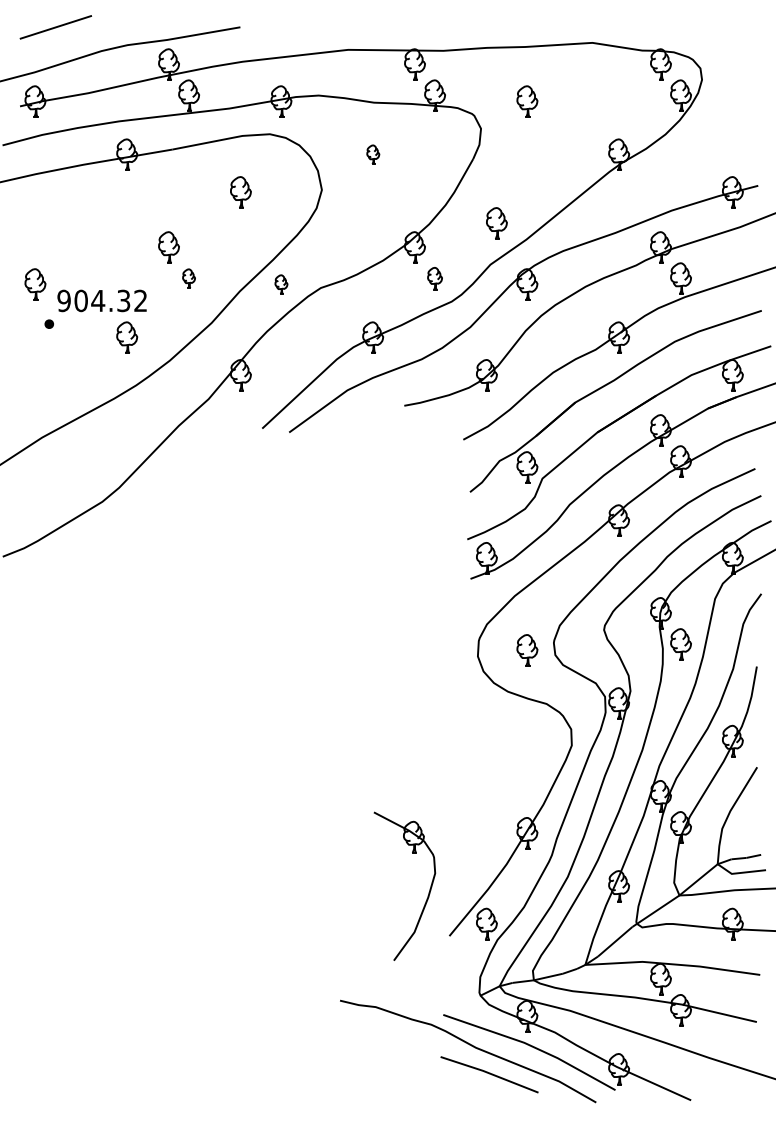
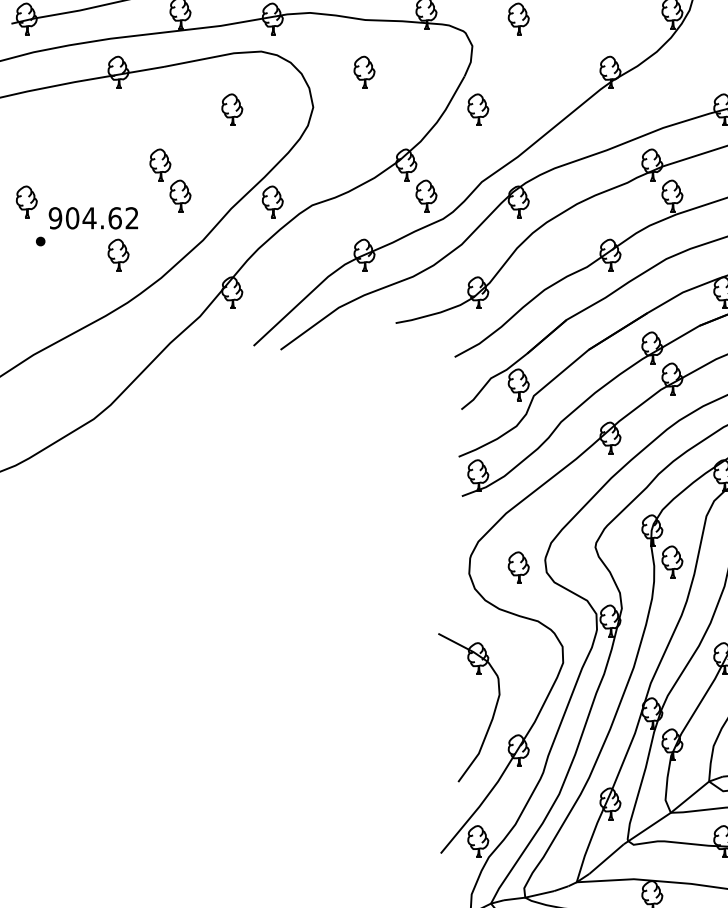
part: (373, 154) -> (364, 71), size x1.67
part: (496, 223) -> (477, 109), moved
part: (188, 278) -> (179, 195), size x1.67
part: (434, 278) -> (425, 195), size x1.43
part: (281, 284) -> (272, 201), size x1.67
text: (123, 300) -> (114, 217), 904.32 -> 904.62
part: (428, 892) -> (492, 713), moved

